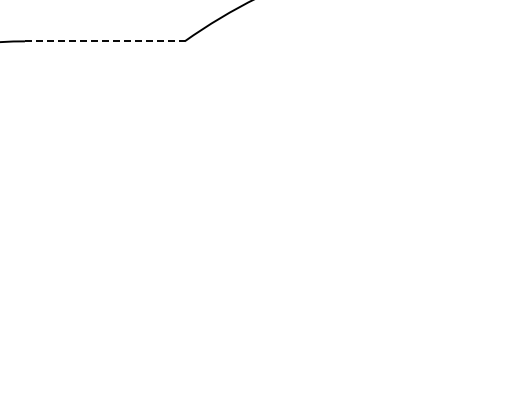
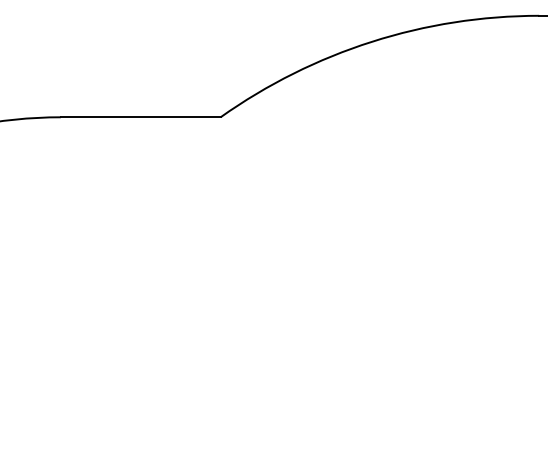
line: (104, 41) -> (140, 117), dashed -> solid

